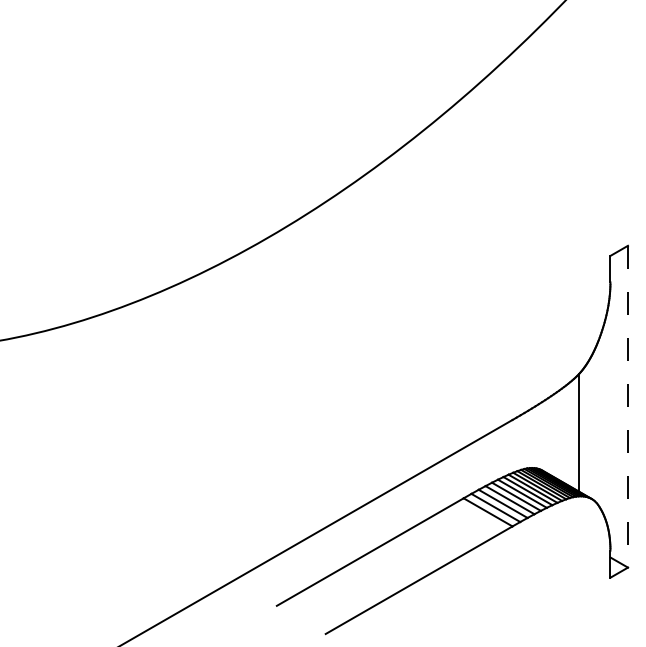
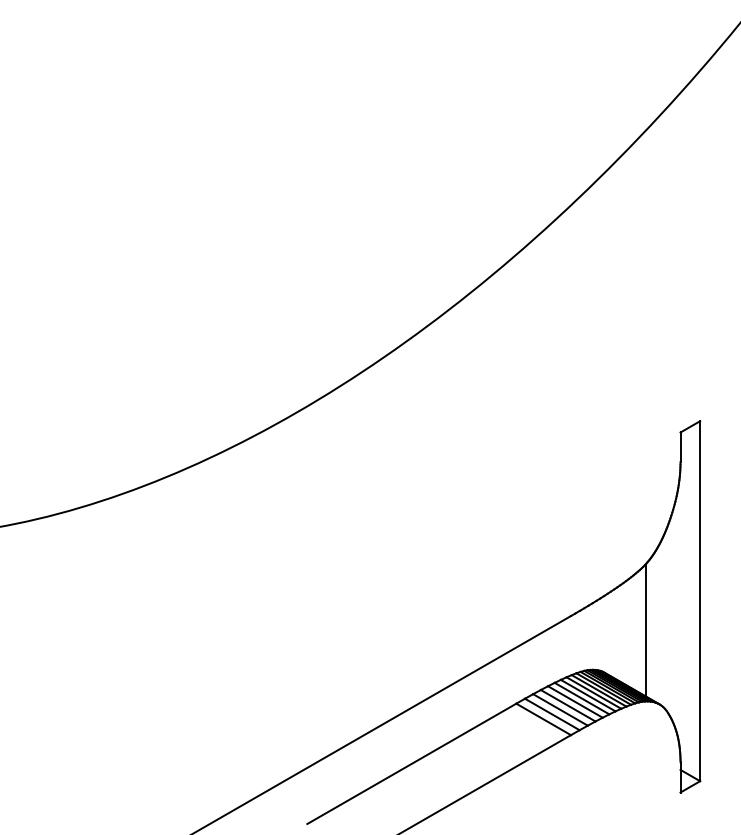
line: (628, 406) -> (700, 601), dashed -> solid

